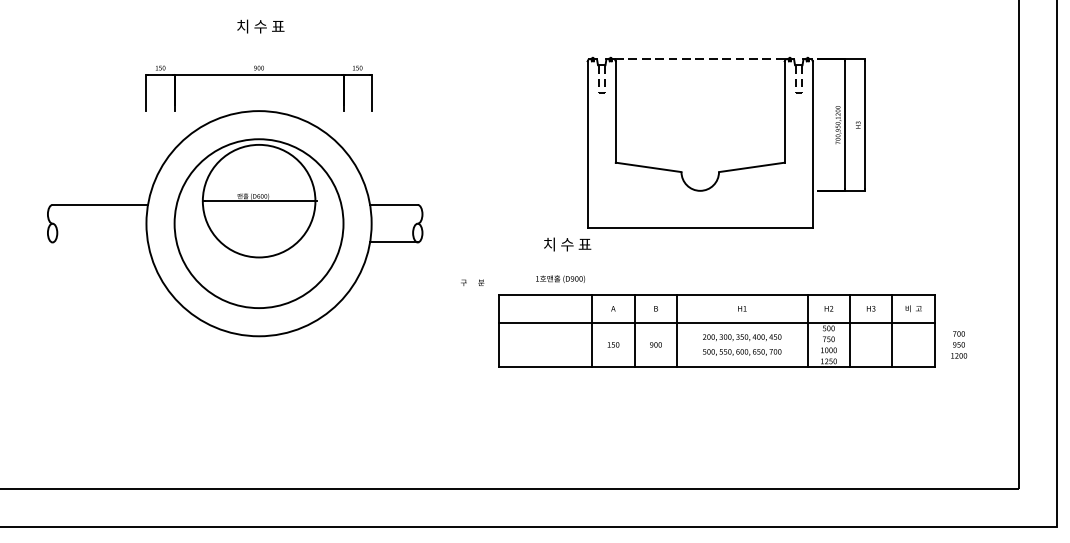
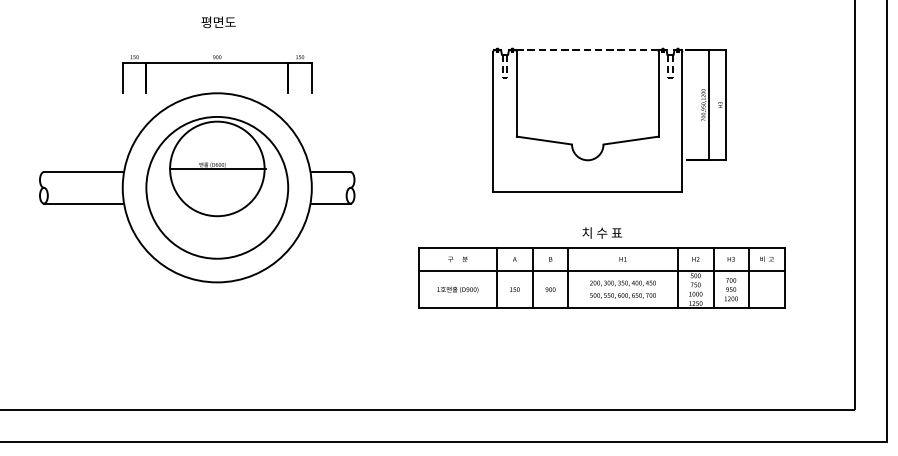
text: (260, 26) -> (218, 22), 치 수 표 -> 평면도
line: (100, 242) -> (84, 203), added
text: (567, 244) -> (602, 233), moved
text: (560, 278) -> (457, 289), moved
text: (472, 282) -> (457, 259), moved
text: (959, 344) -> (731, 289), moved

